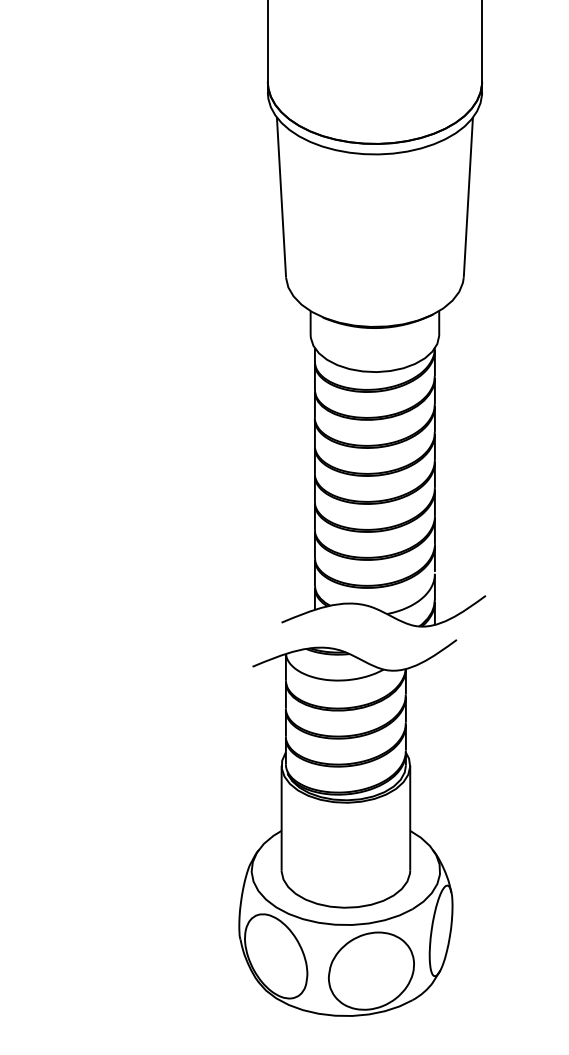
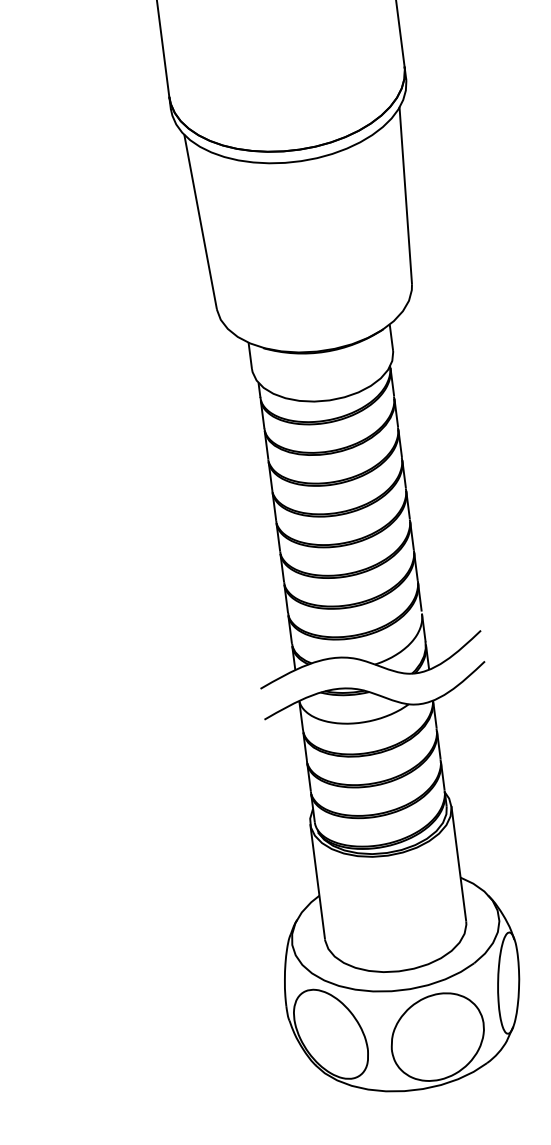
part: (347, 827) -> (391, 882), moved

